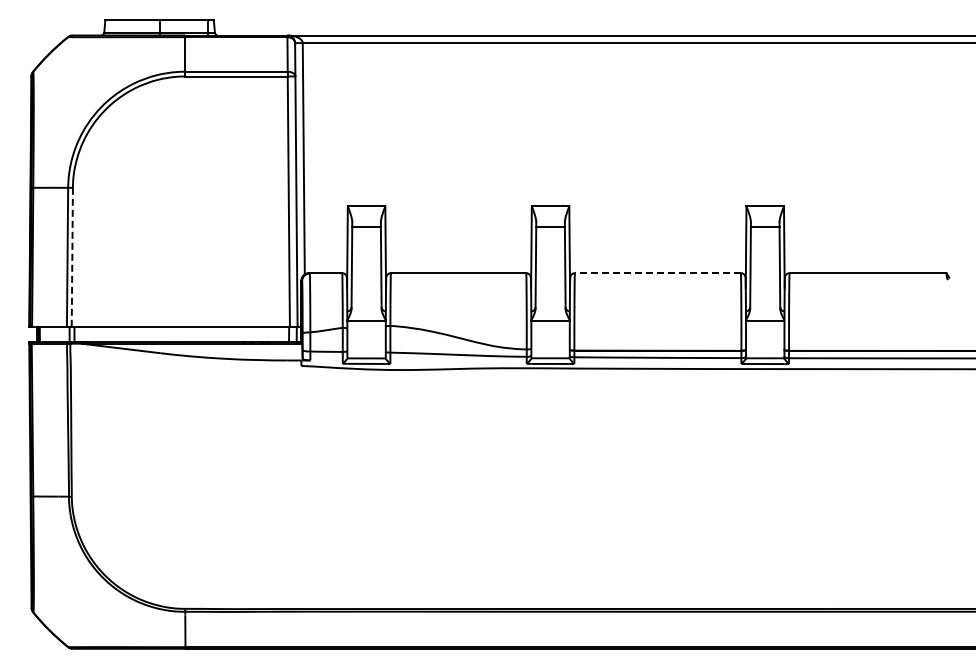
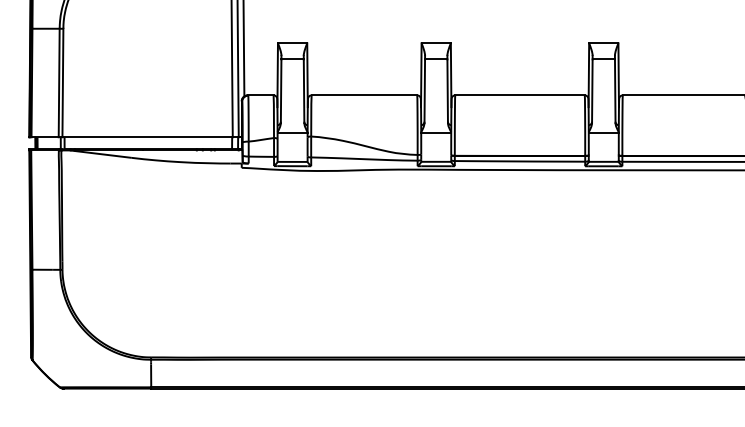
line: (72, 256) -> (63, 82), dashed -> solid
line: (657, 273) -> (519, 95), dashed -> solid

